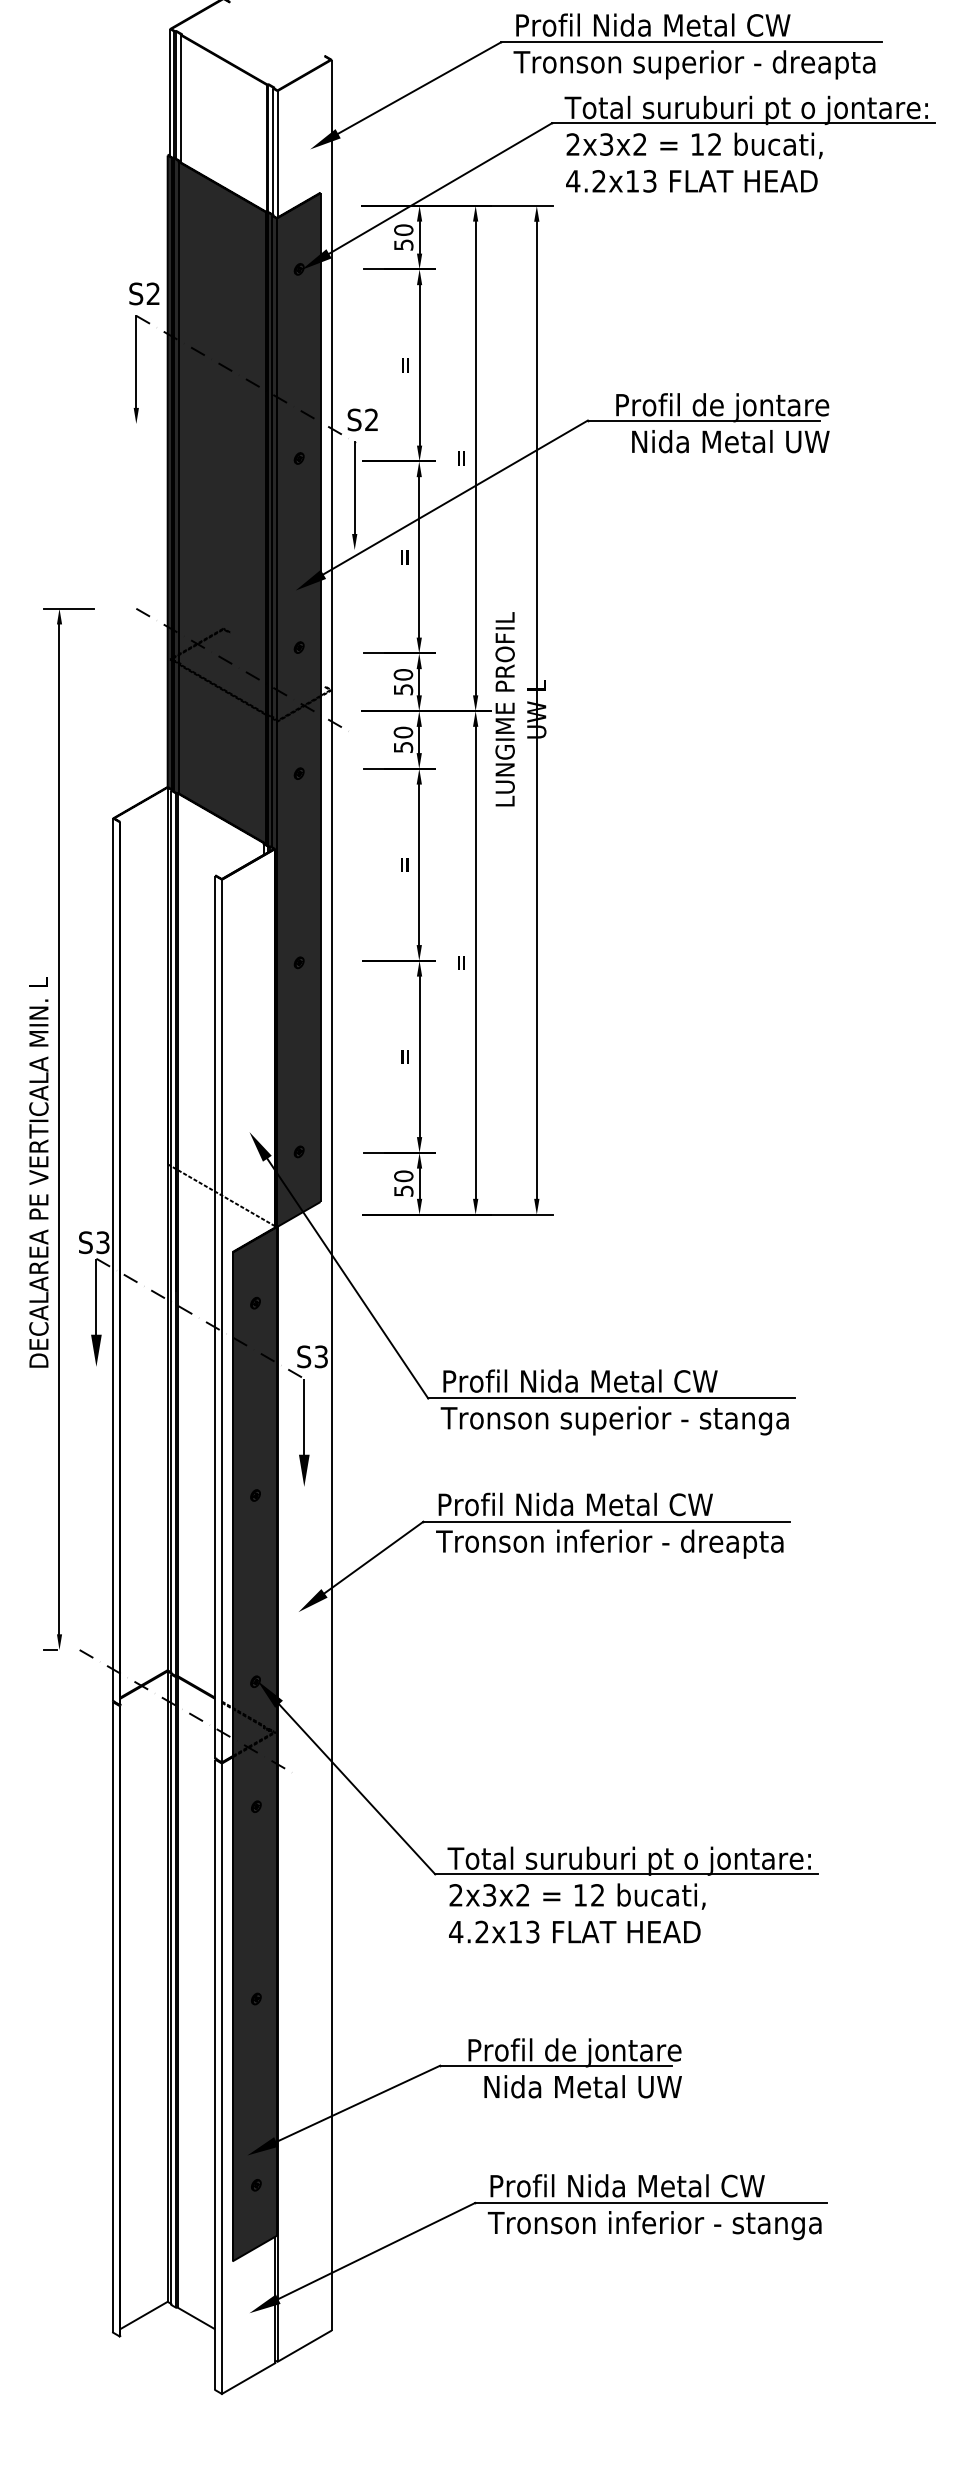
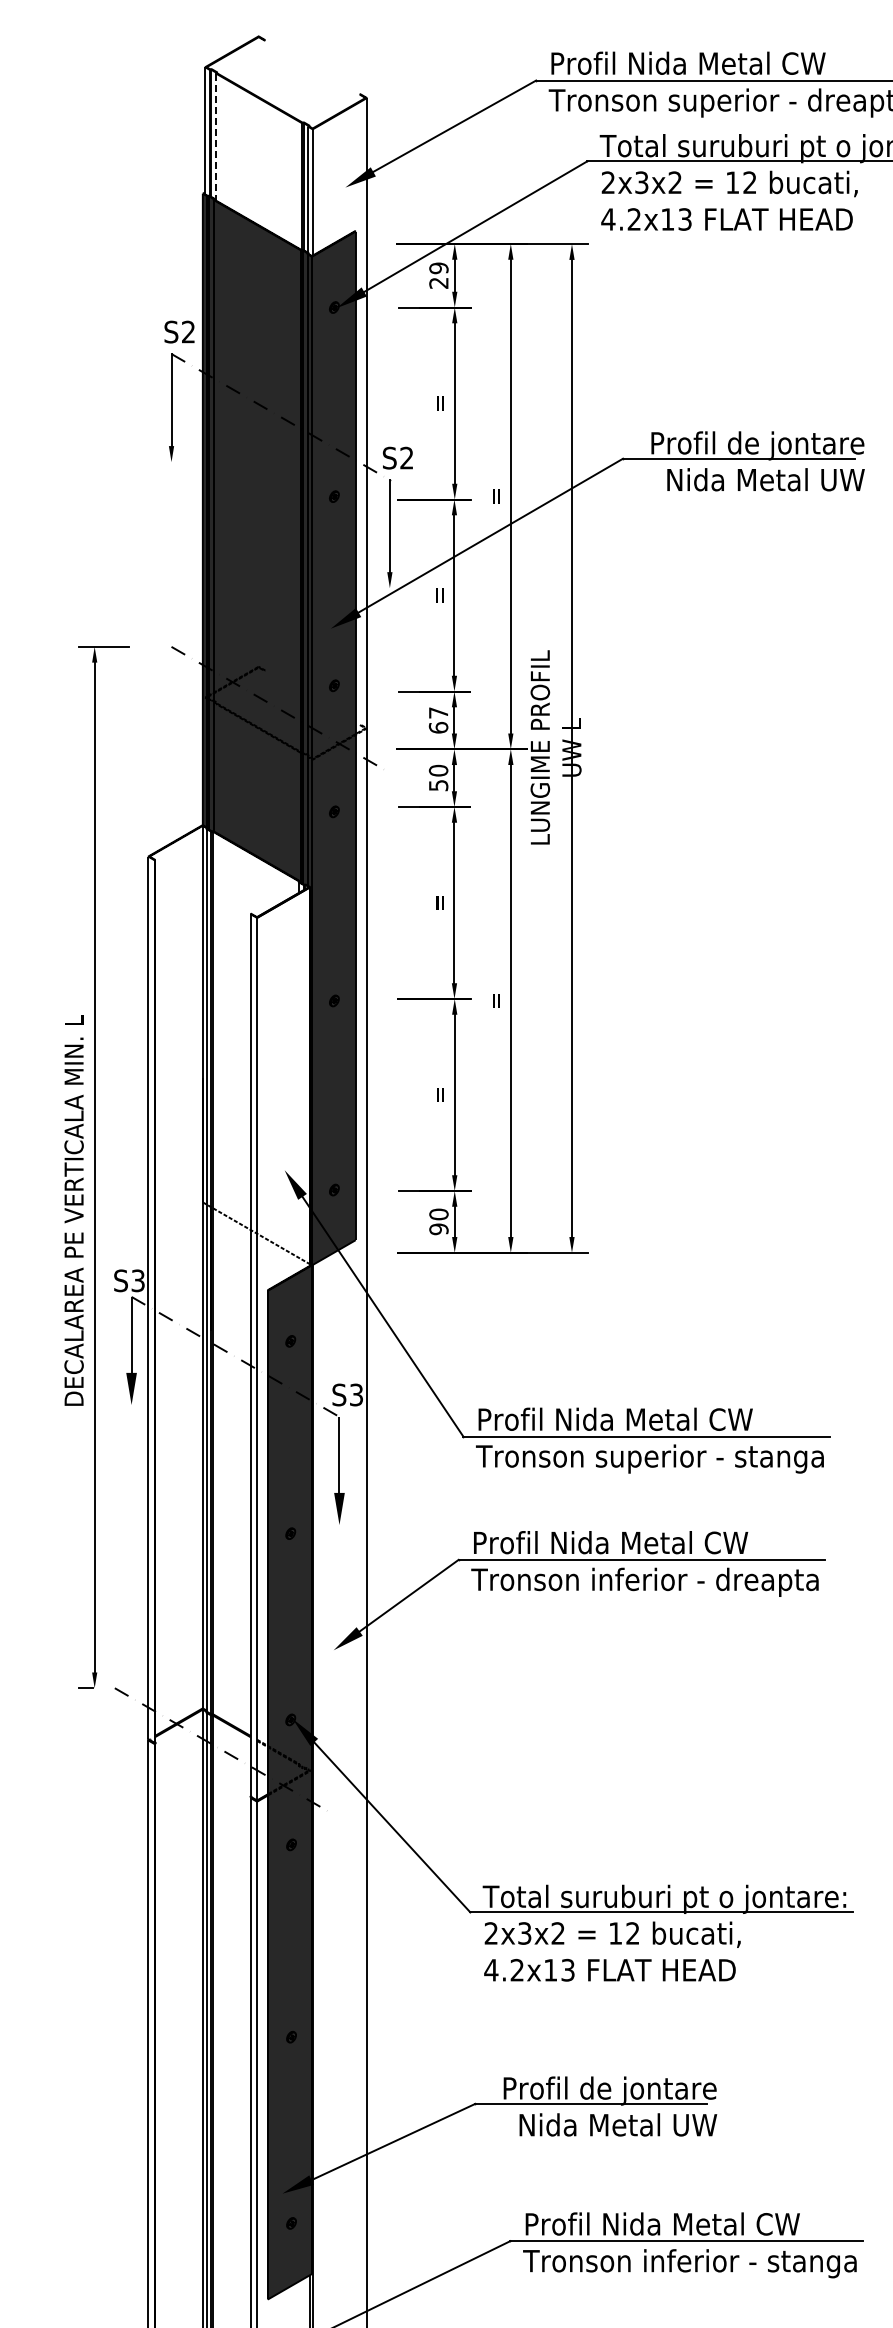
line: (180, 98) -> (215, 136), solid -> dashed
text: (403, 237) -> (438, 275), 50 -> 29
text: (403, 682) -> (438, 720), 50 -> 67
text: (403, 1190) -> (438, 1228), 50 -> 90

